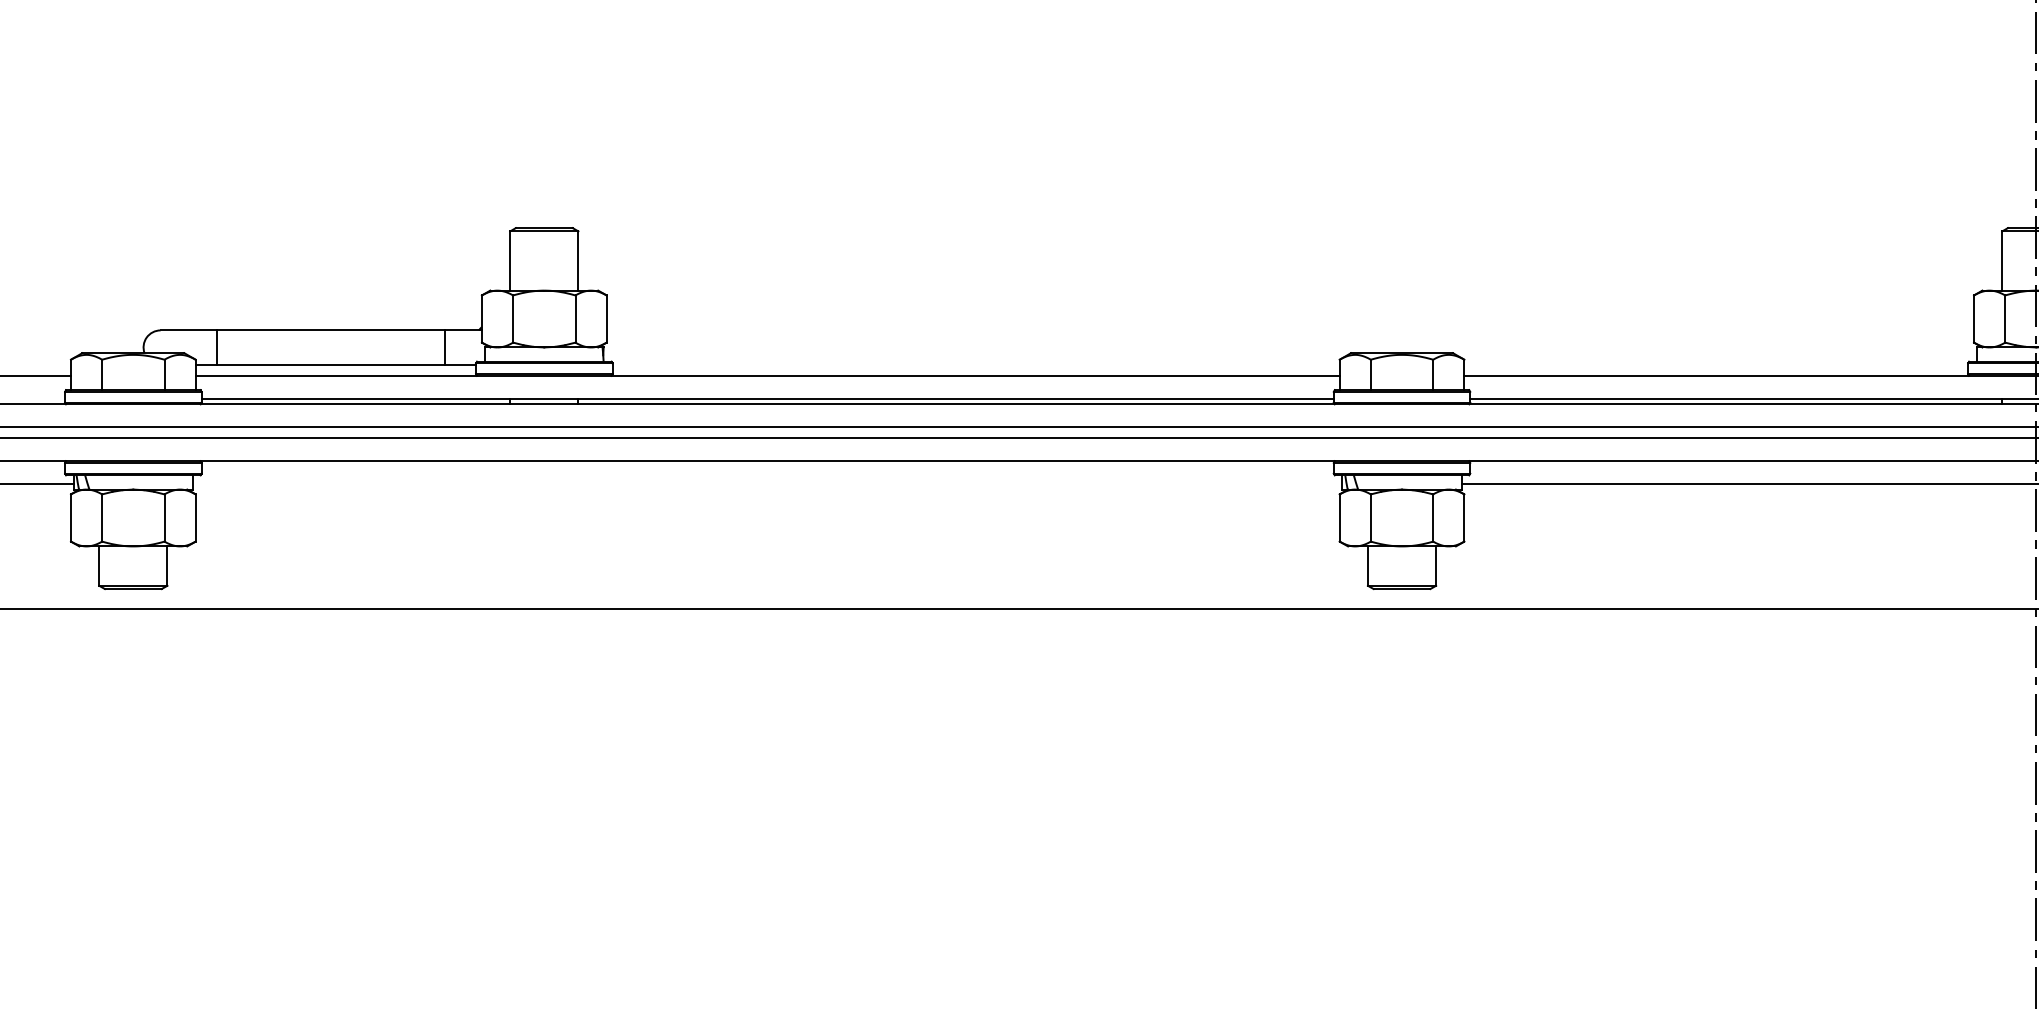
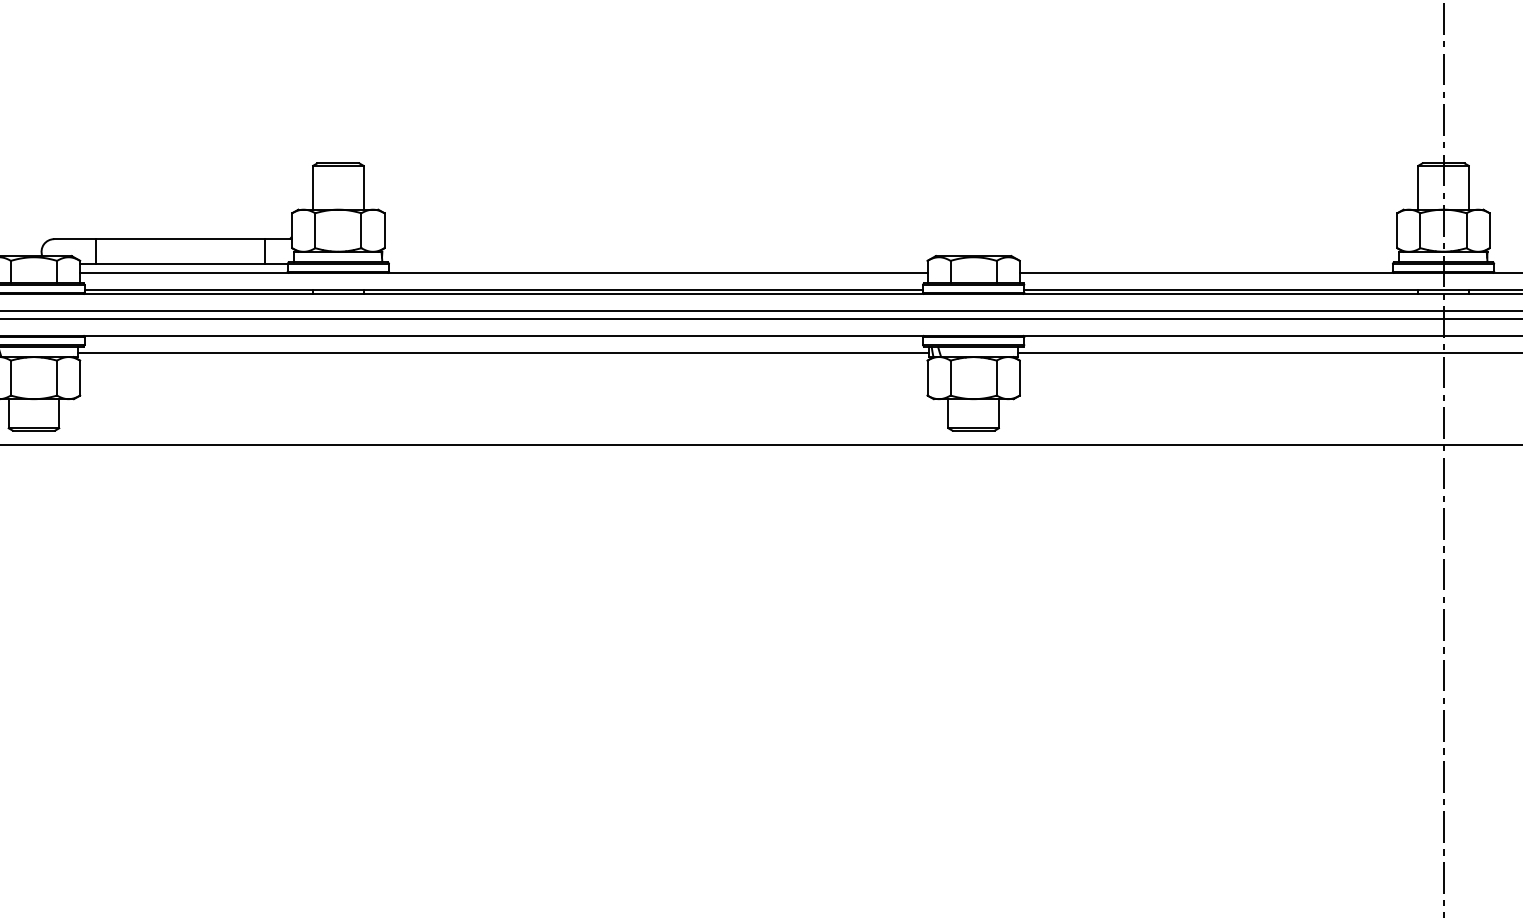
line: (767, 483) -> (503, 352), added

